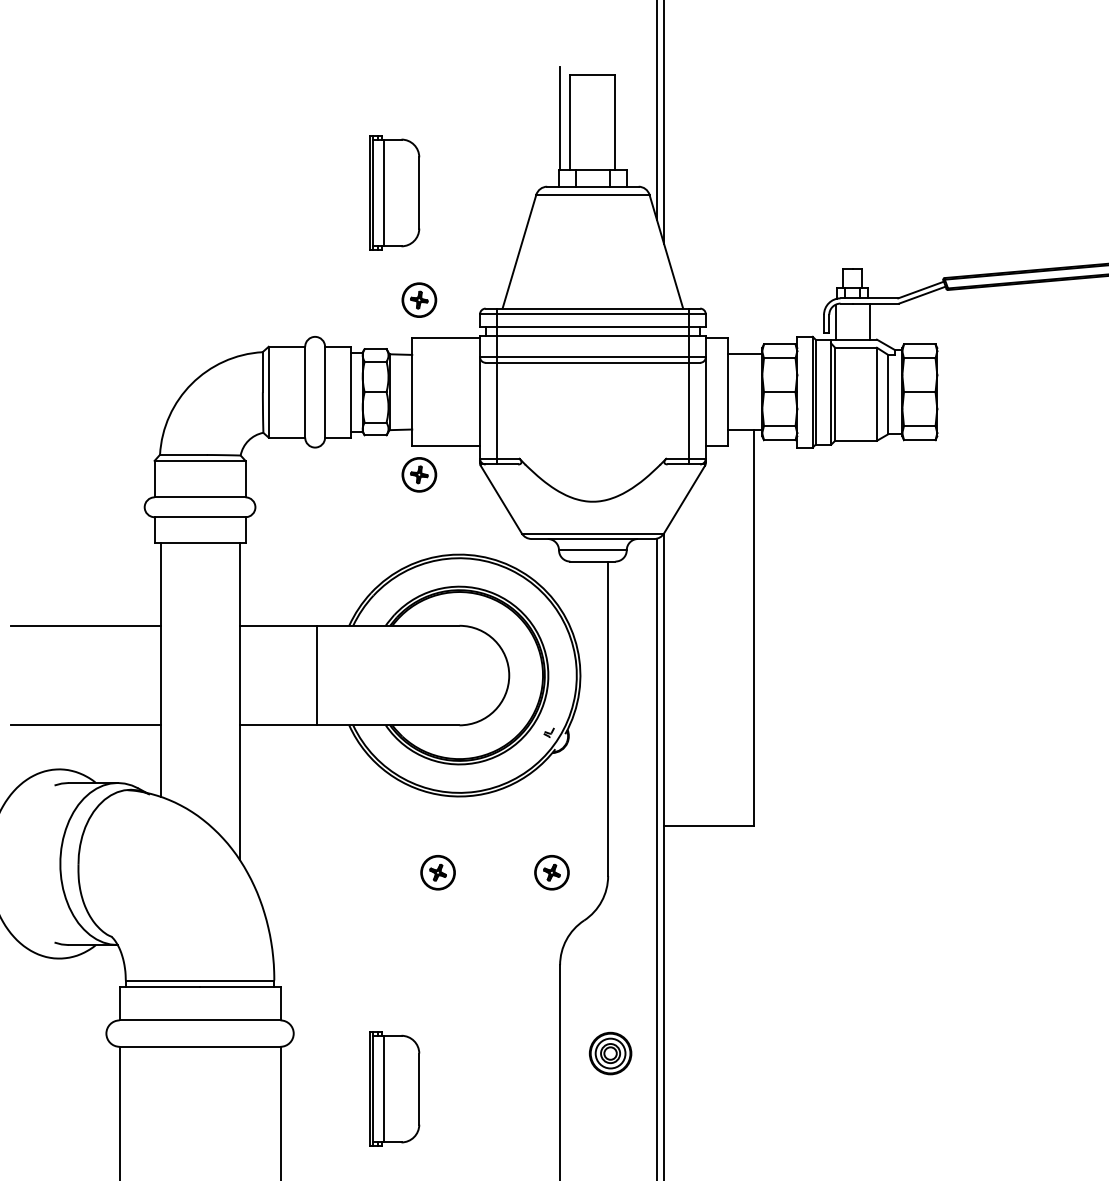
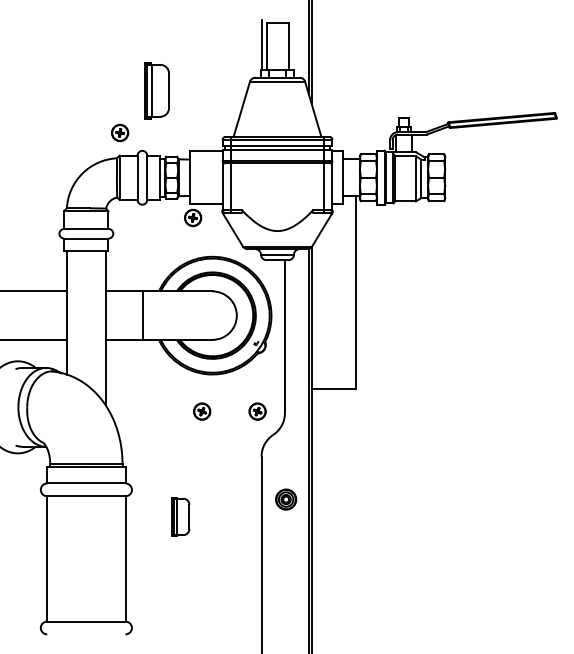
part: (393, 192) -> (156, 90), moved
part: (420, 299) -> (120, 132), moved
part: (393, 1088) -> (180, 516), size x0.7

